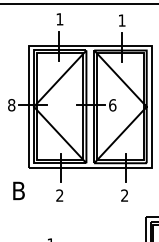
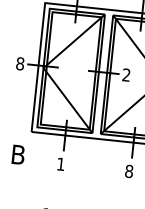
text: (112, 105) -> (126, 75), 6 -> 2
text: (59, 195) -> (60, 164), 2 -> 1
text: (124, 195) -> (128, 171), 2 -> 8

